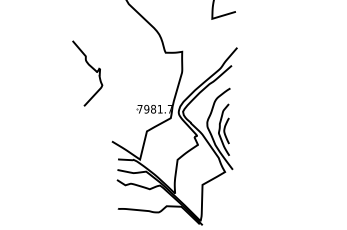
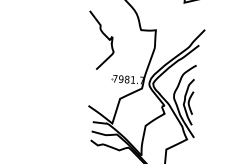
curve: (91, 68) -> (104, 36), moved

